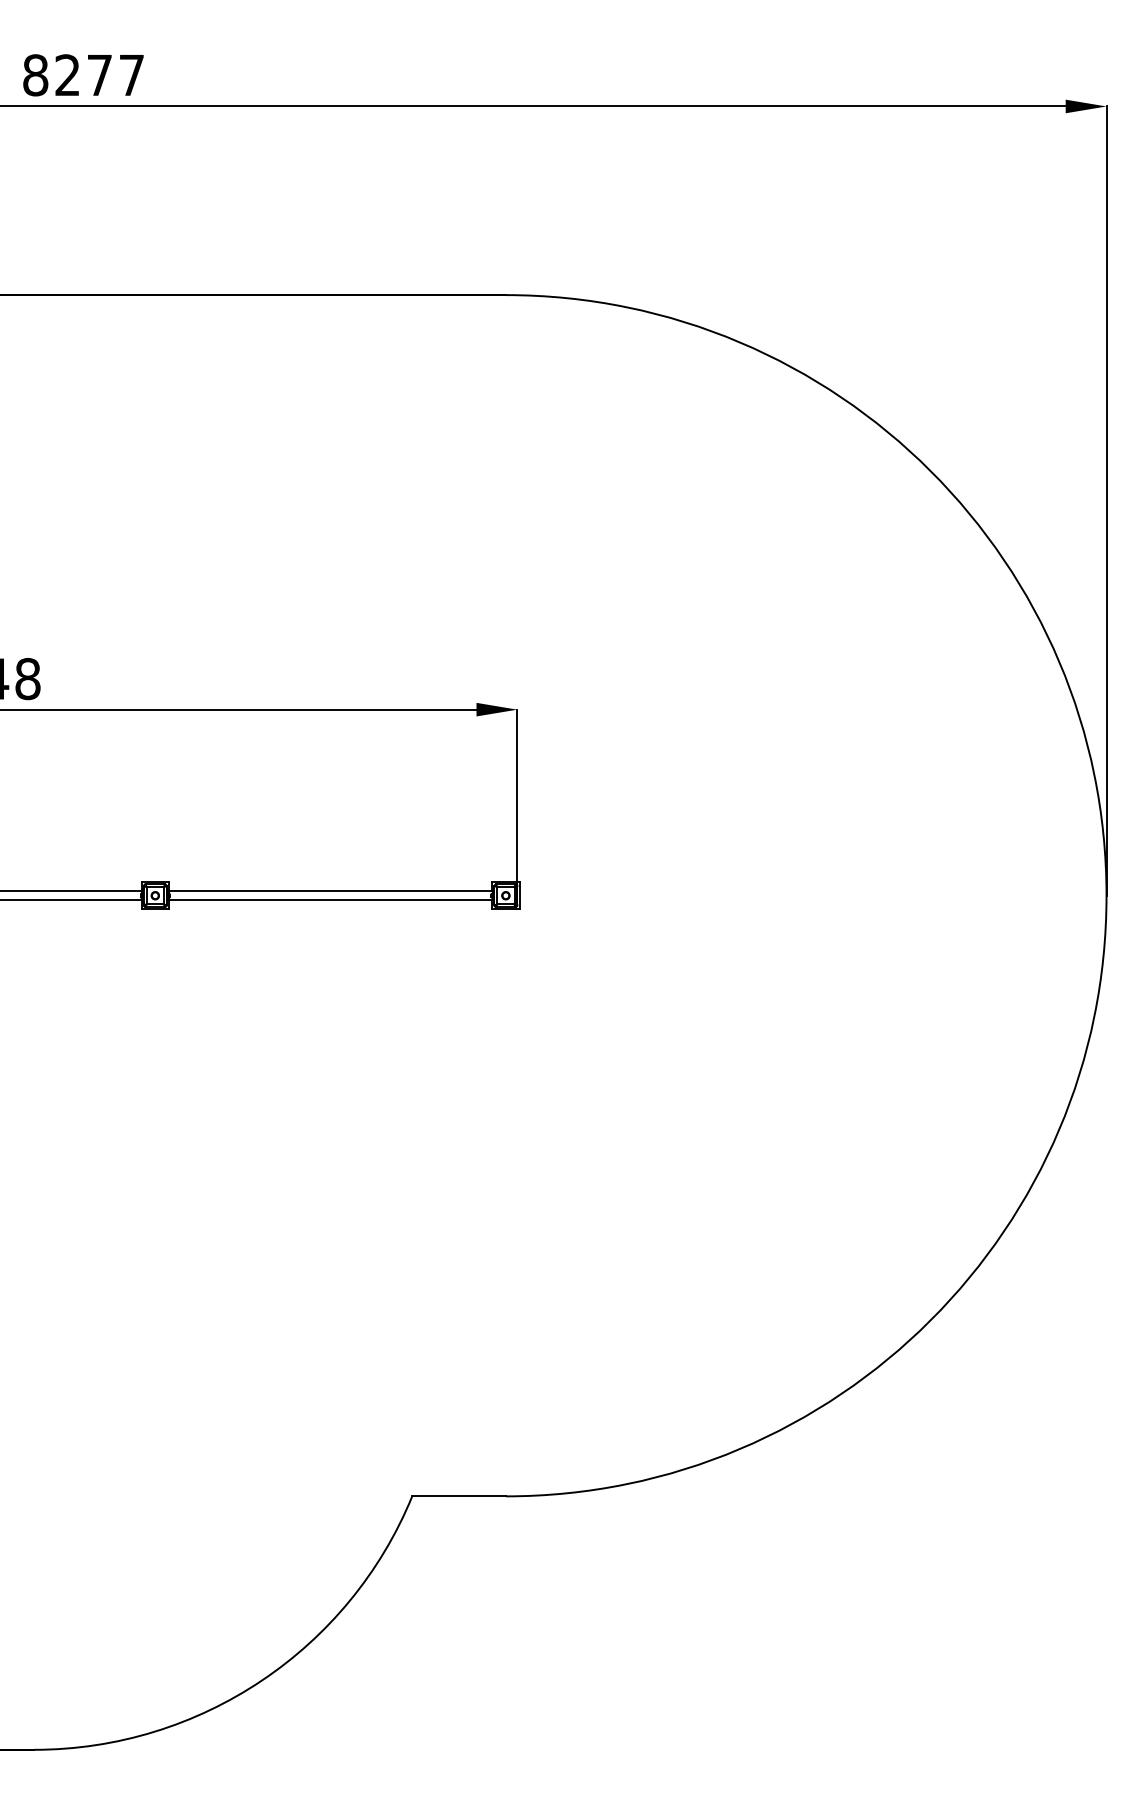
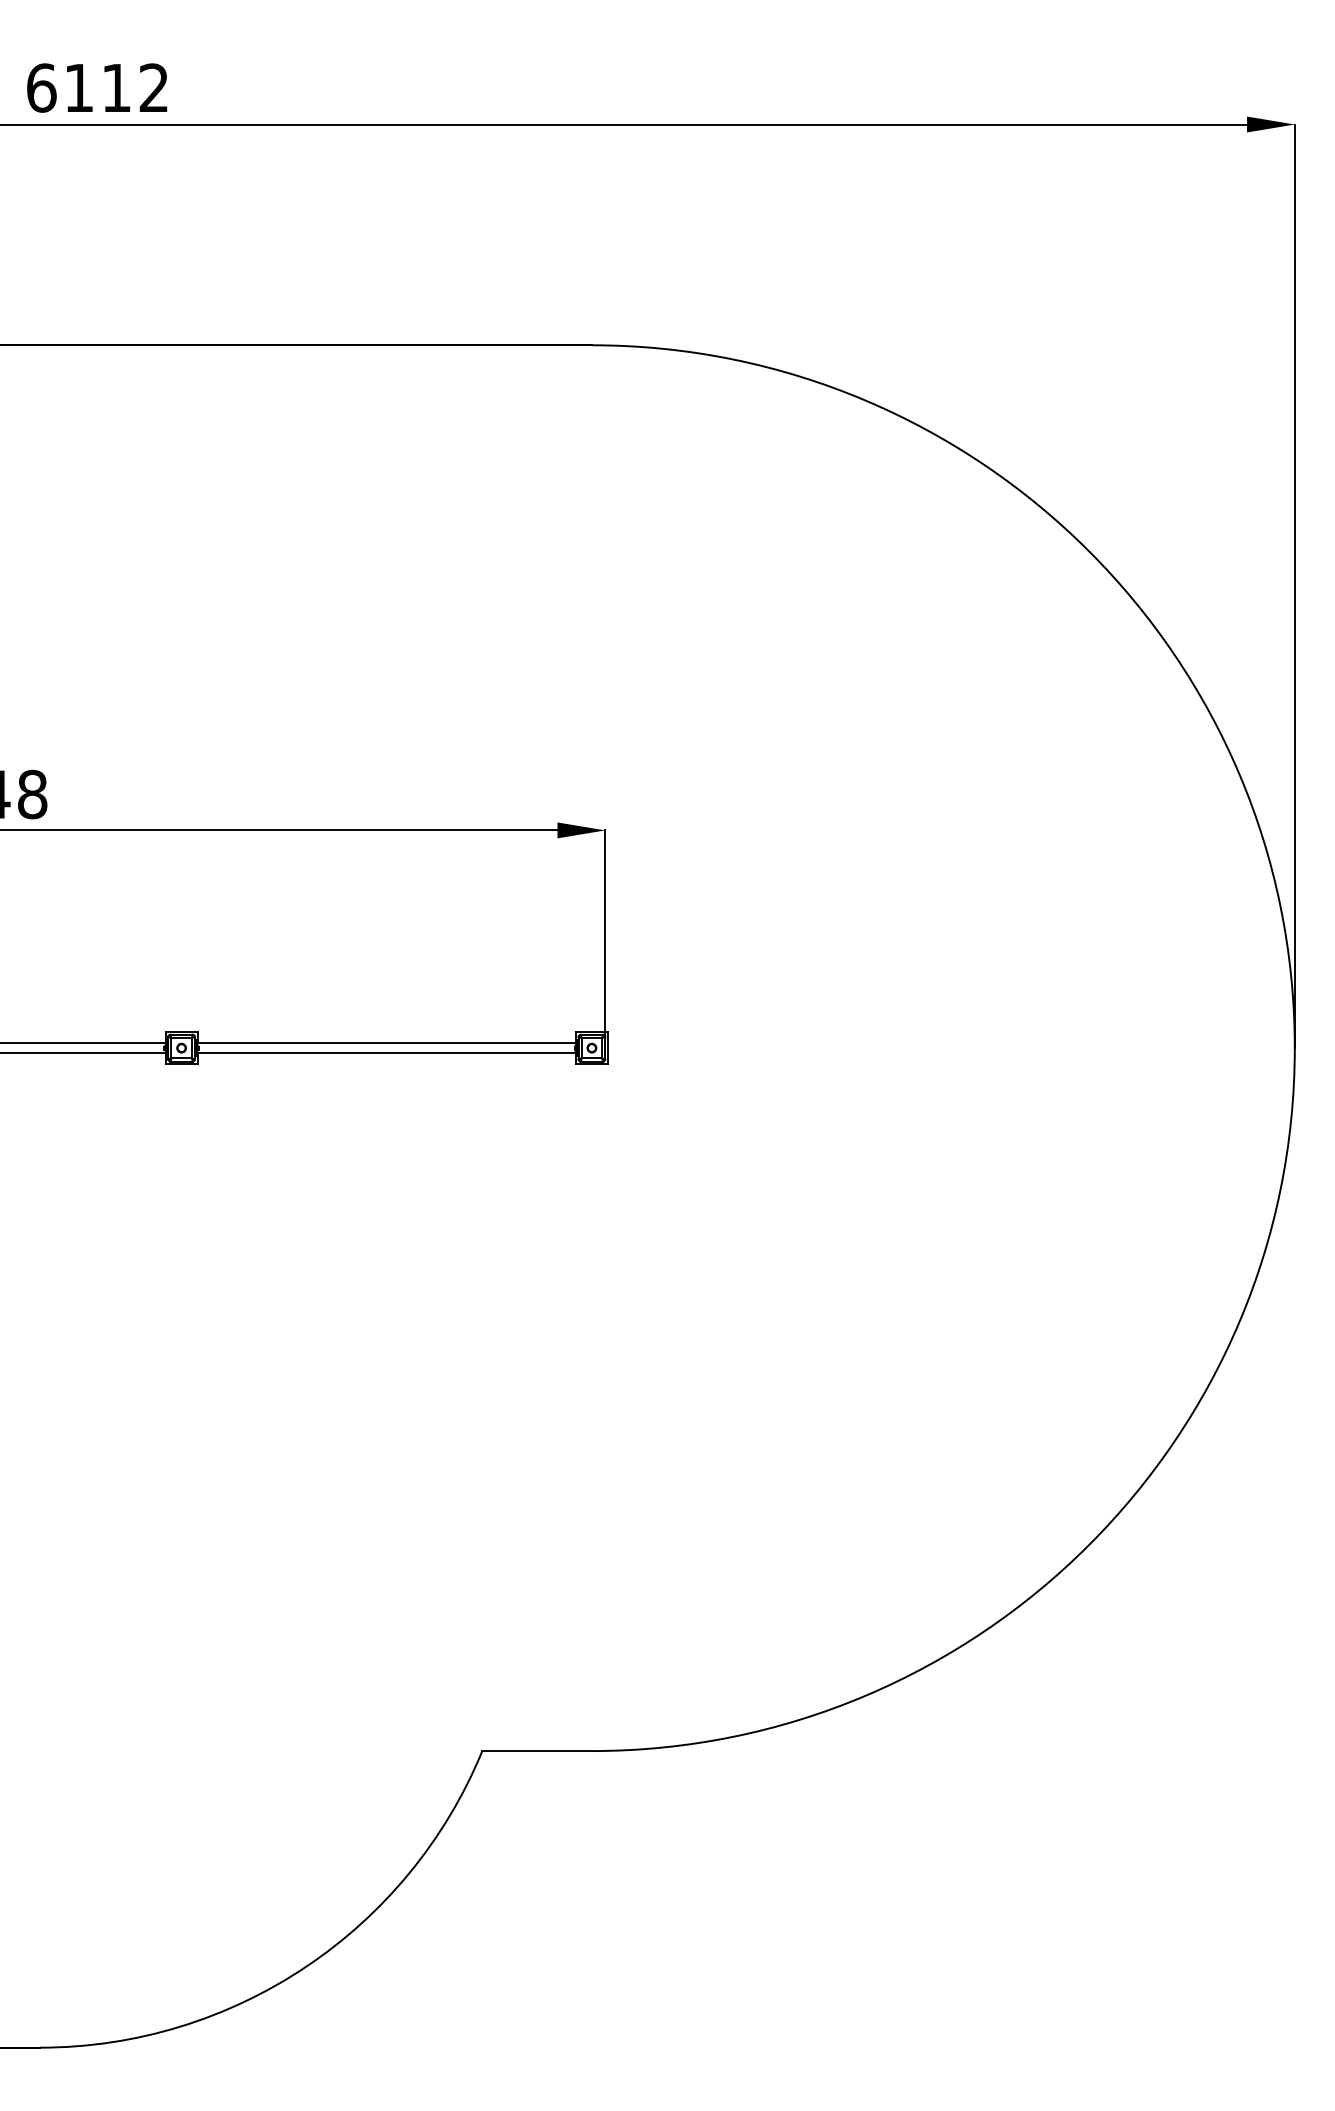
text: (83, 74) -> (97, 87), 8277 -> 6112

